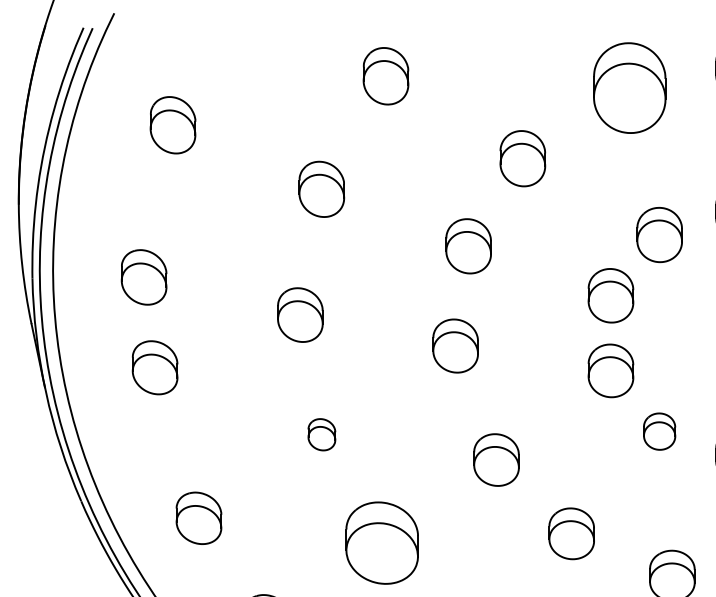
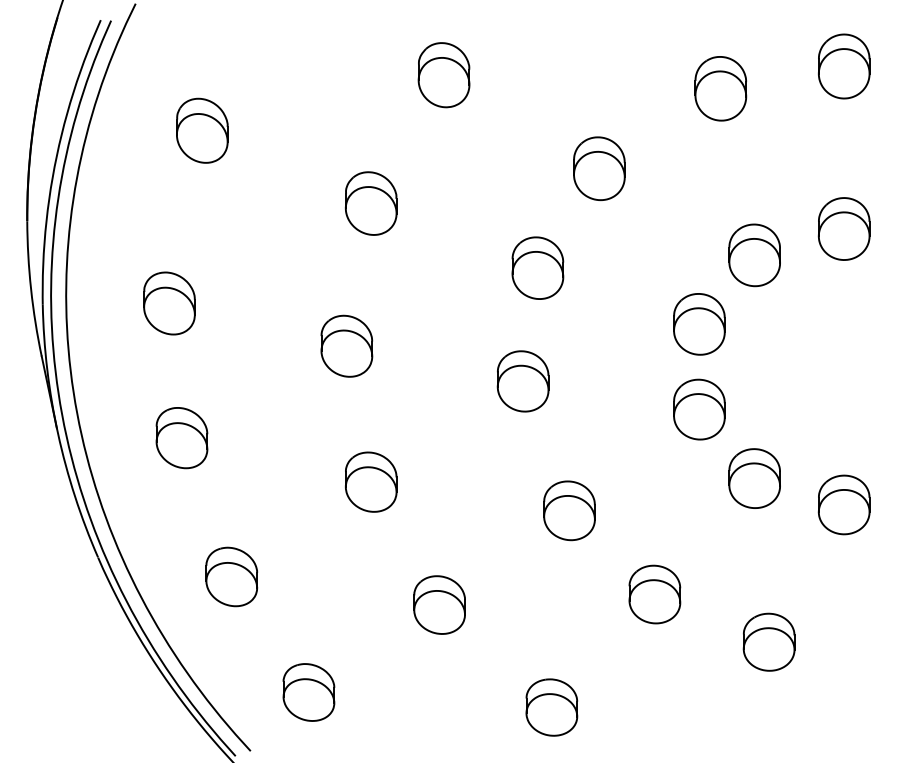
part: (629, 87) -> (720, 88), size x0.62
part: (154, 368) -> (181, 438), moved
part: (659, 431) -> (754, 478), size x1.43
part: (322, 434) -> (371, 481), size x1.67
part: (381, 542) -> (439, 604), size x0.62

